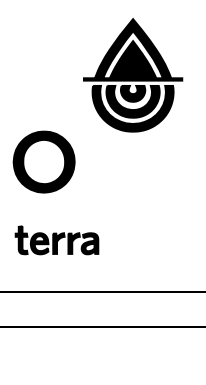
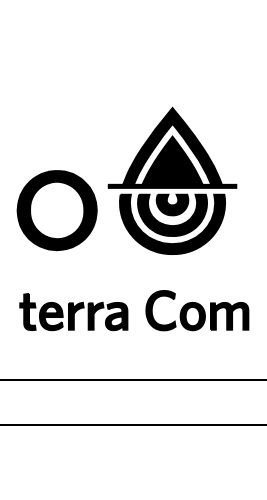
part: (133, 75) -> (173, 181), moved
part: (152, 239) -> (197, 310), added

